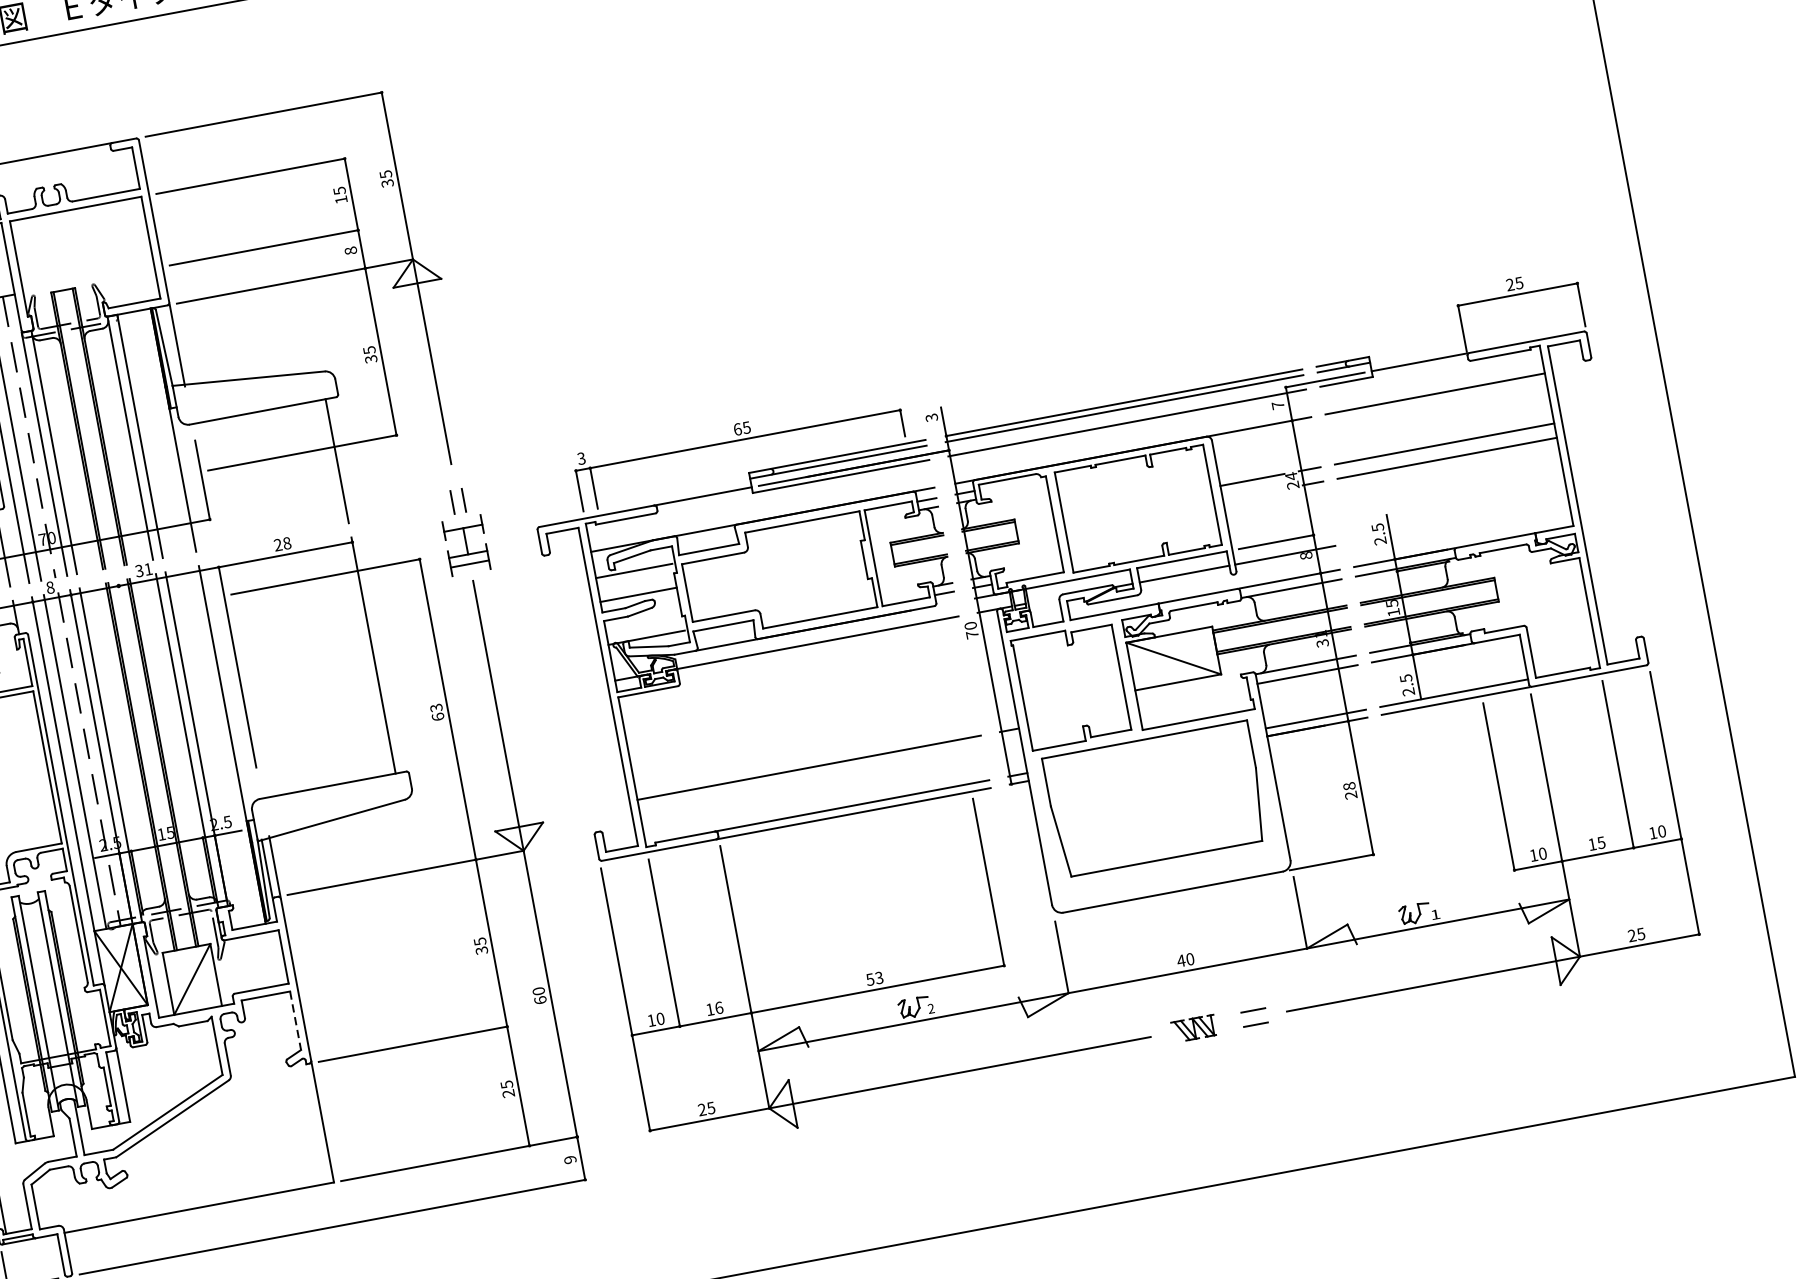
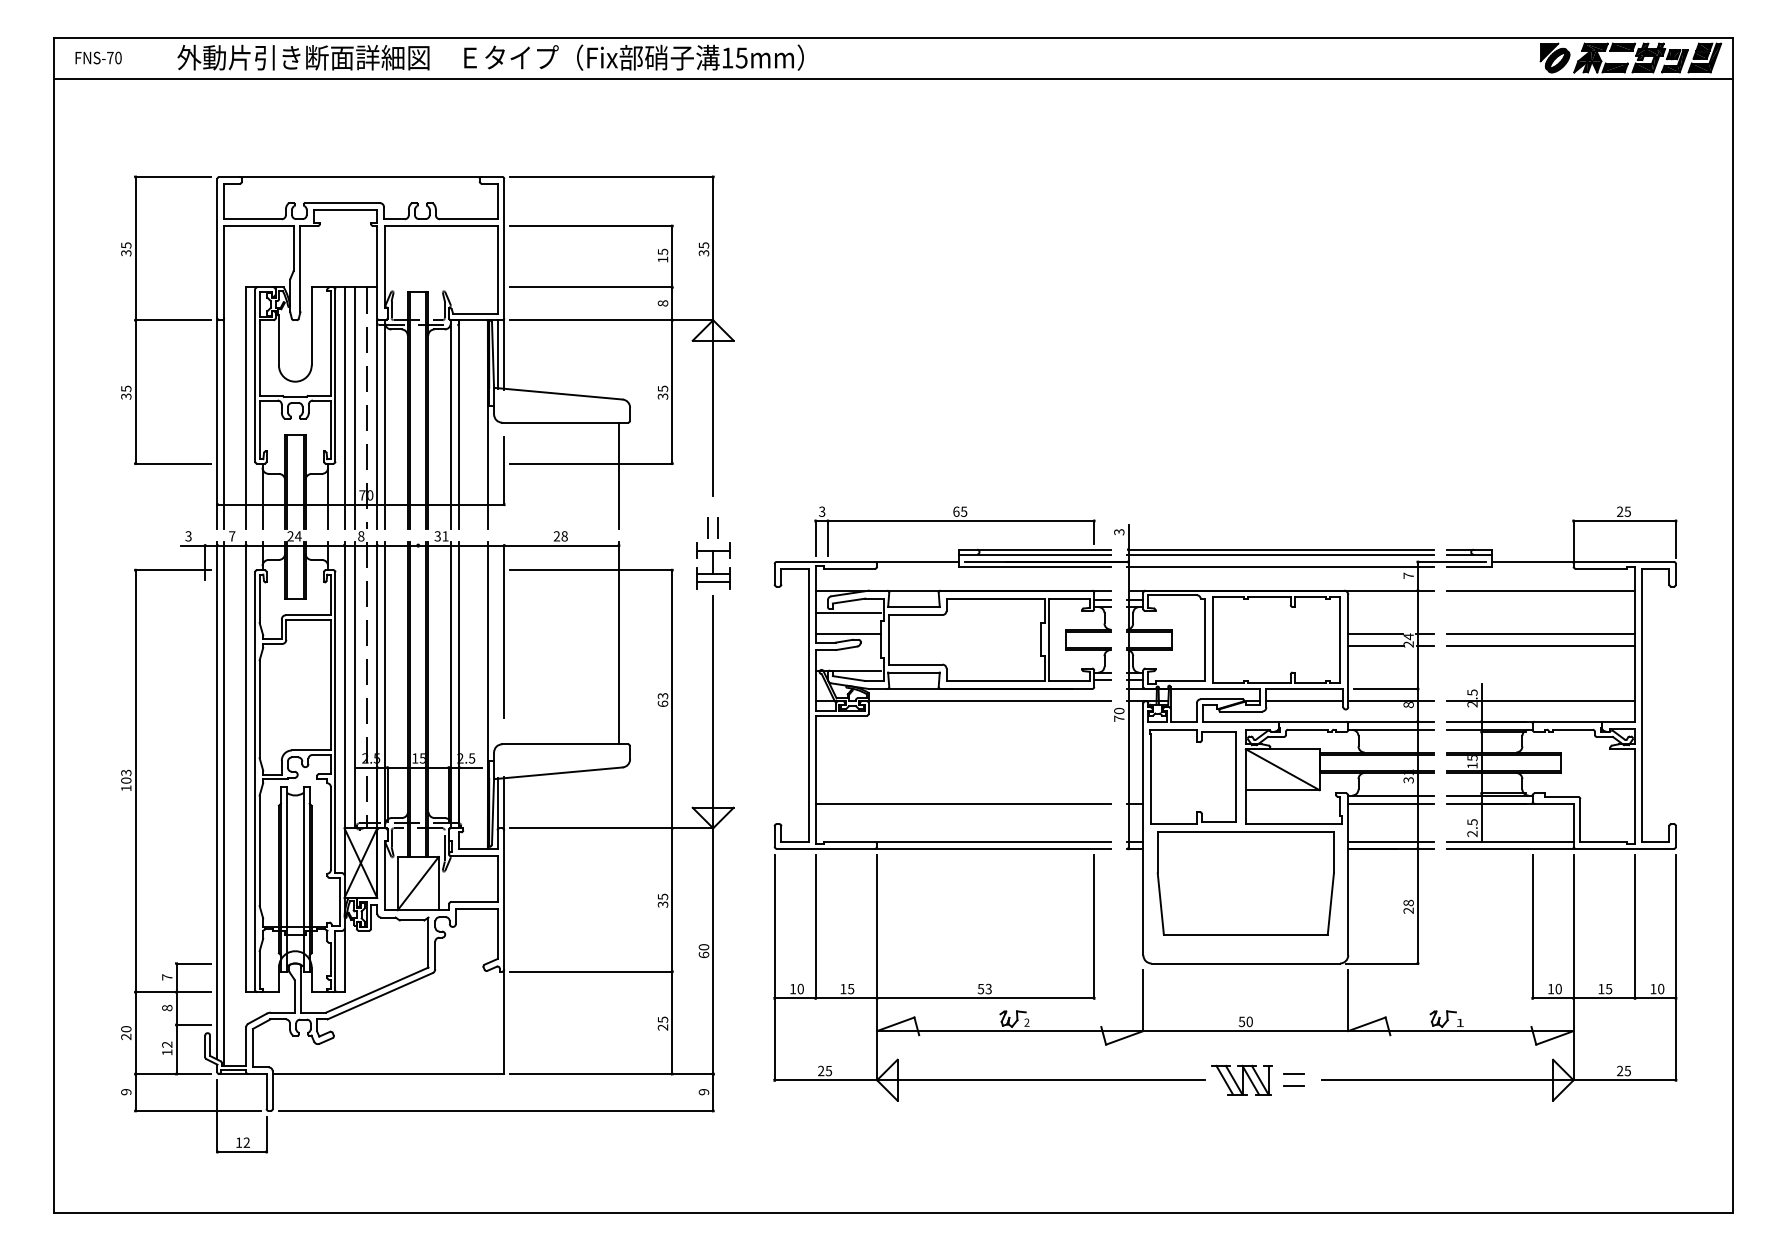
line: (169, 346) -> (497, 354), added
line: (1255, 493) -> (1376, 645), added
line: (1458, 523) -> (1540, 701), added
text: (1180, 960) -> (1241, 1021), 40 -> 50
text: (719, 1007) -> (851, 988), 16 -> 15
line: (295, 1021) -> (497, 934), dashed -> solid
part: (1193, 1028) -> (1241, 1079), size x1.67

